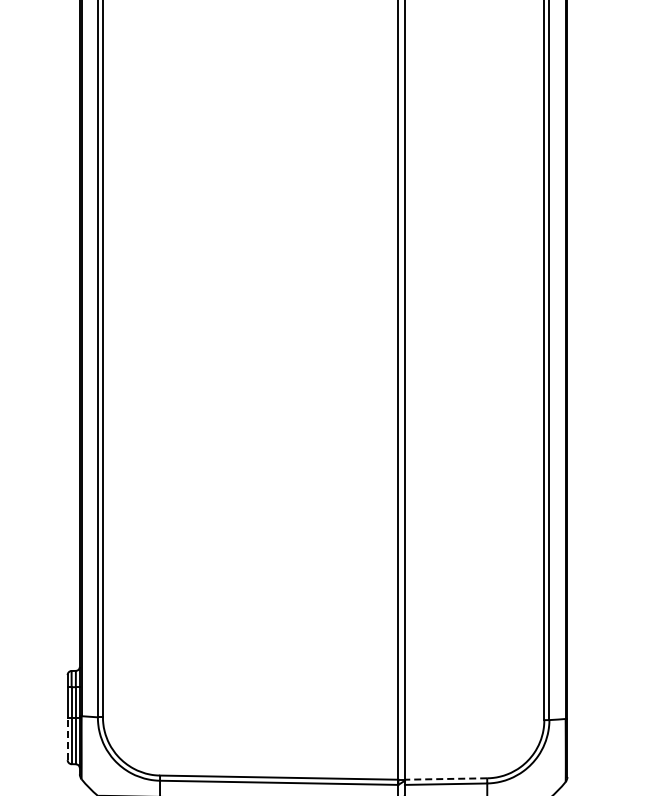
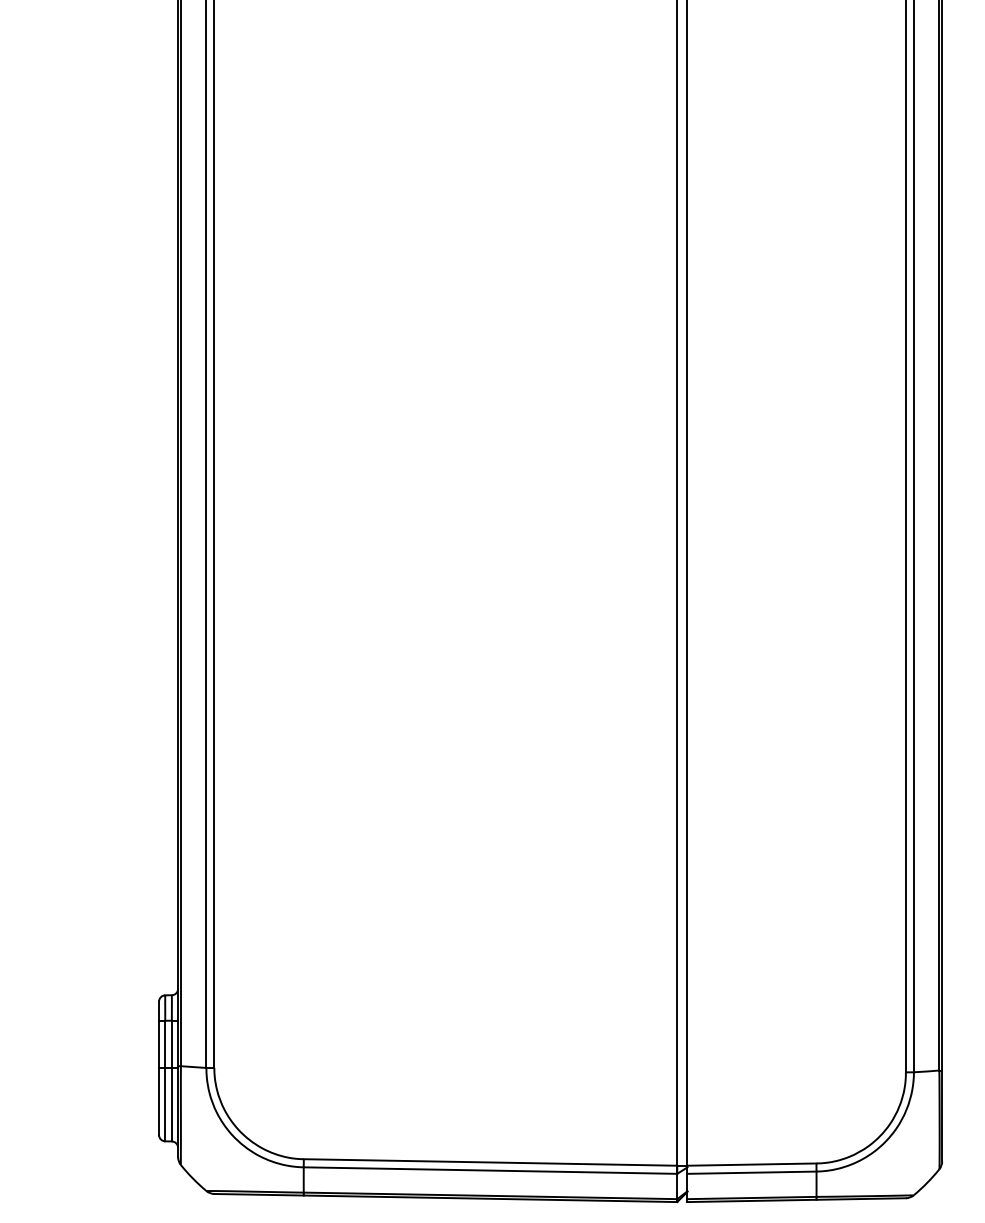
line: (67, 738) -> (158, 1101), dashed -> solid
line: (445, 779) -> (751, 1165), dashed -> solid

